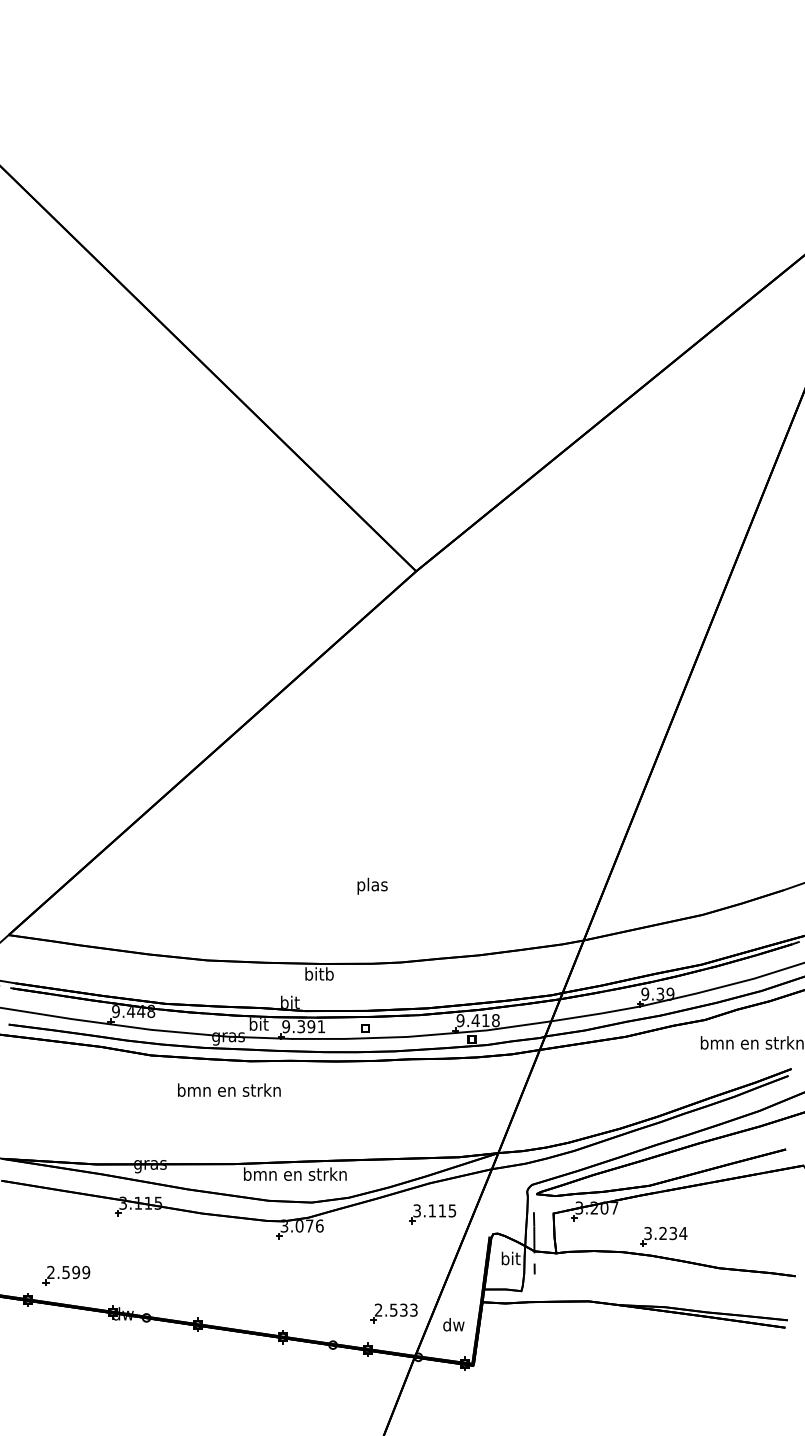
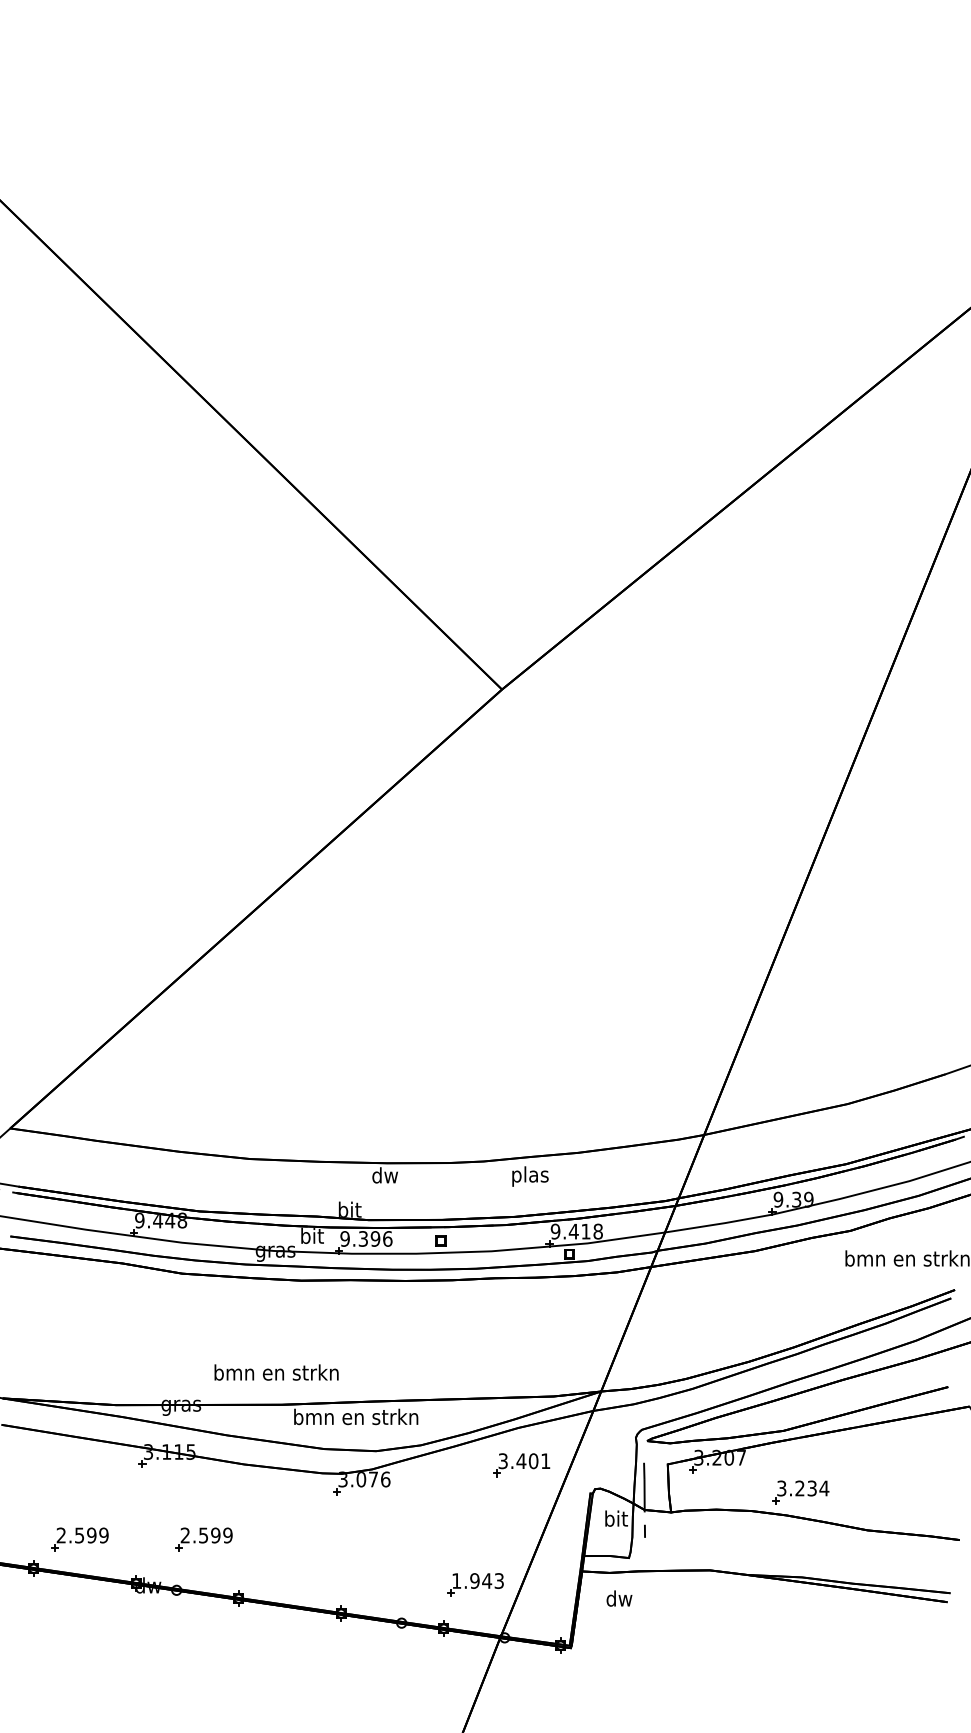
text: (372, 886) -> (530, 1176), moved
text: (319, 974) -> (385, 1175), bitb -> dw
text: (321, 1026) -> (387, 1238), 9.391 -> 9.396
text: (229, 1090) -> (276, 1372), moved
text: (442, 1211) -> (533, 1461), 3.115 -> 3.401
part: (168, 1275) -> (203, 1539), added
text: (391, 1309) -> (472, 1580), 2.533 -> 1.943
text: (453, 1324) -> (619, 1598), moved

